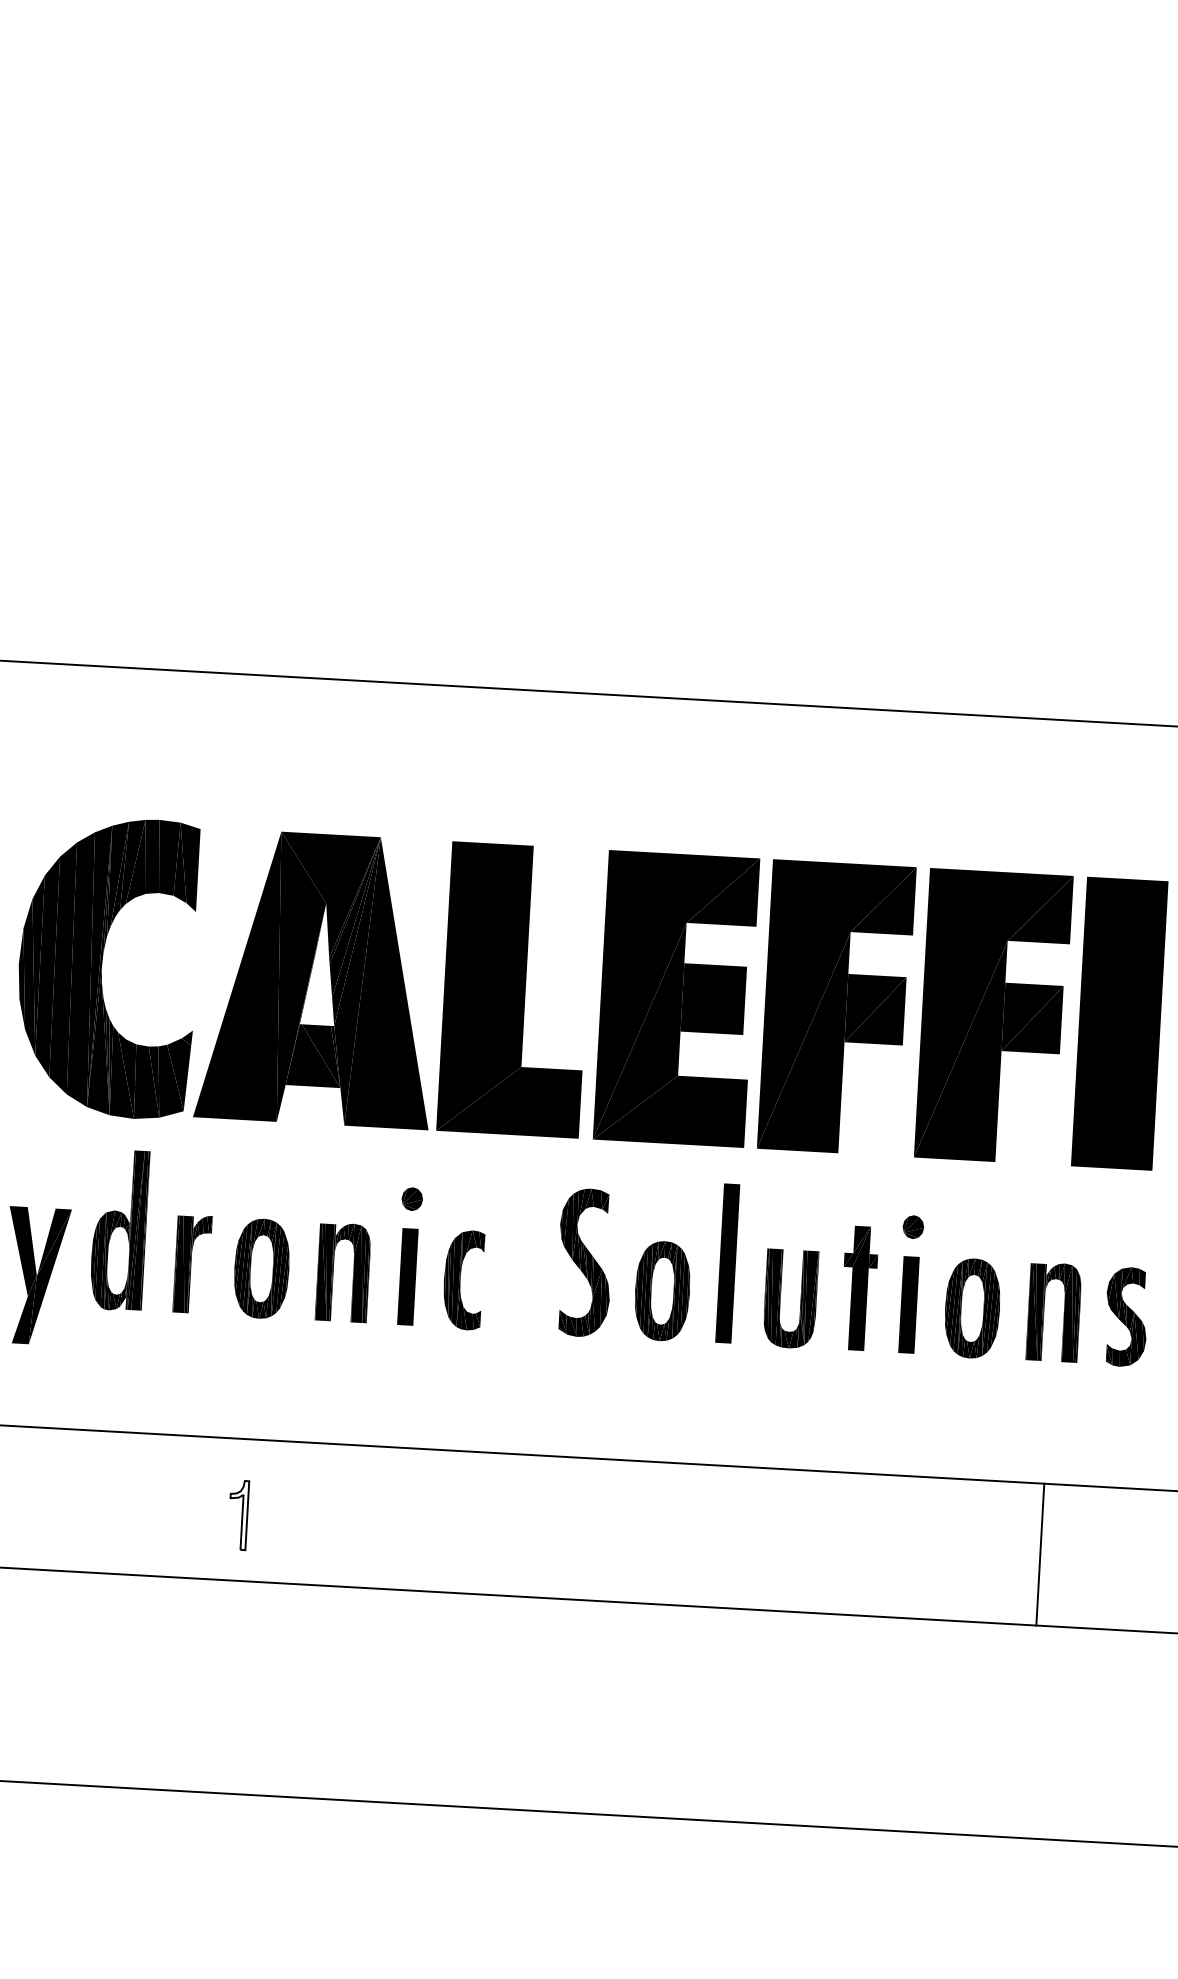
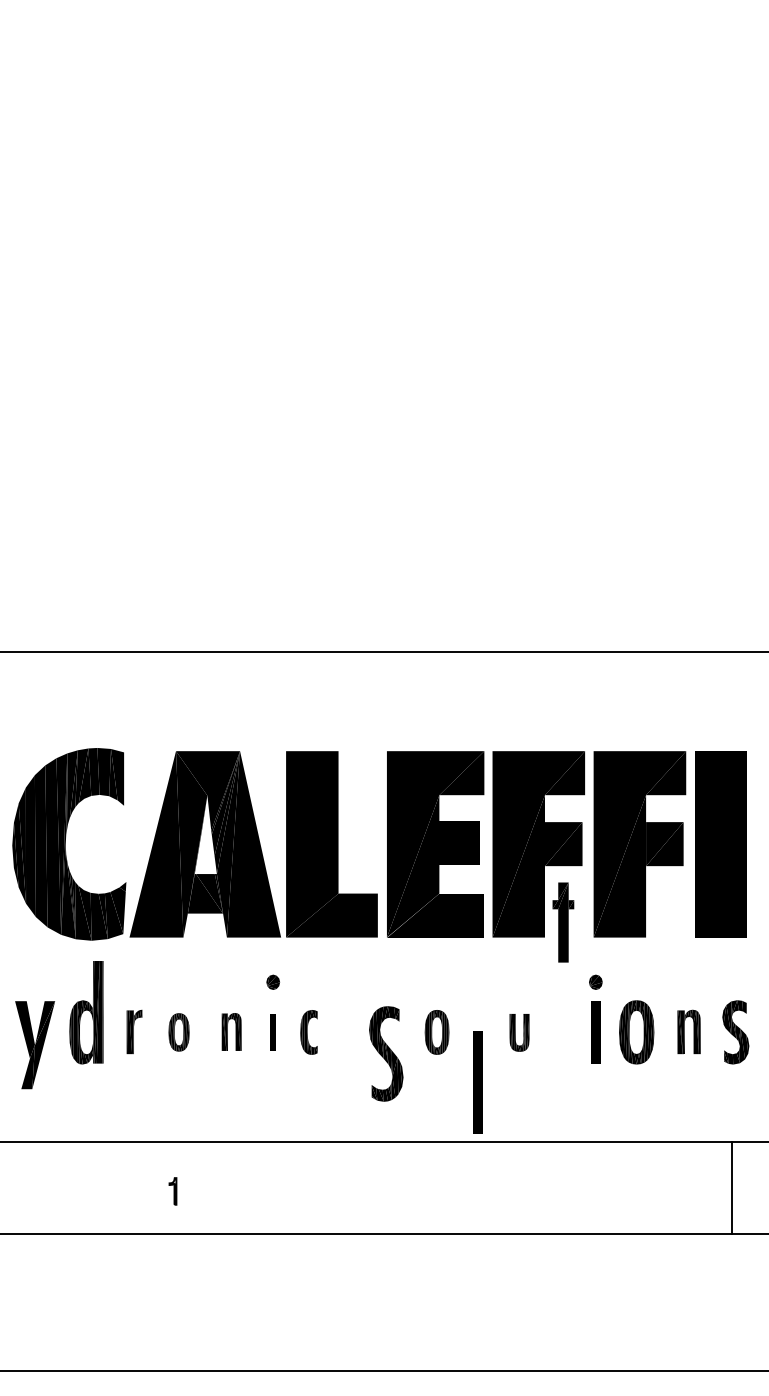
part: (585, 1262) -> (386, 1053), moved
part: (192, 1263) -> (134, 1031), size x0.7
part: (726, 1263) -> (477, 1082), moved
part: (260, 1268) -> (178, 1032), size x0.6
part: (343, 1271) -> (231, 1031), size x0.6
part: (406, 1277) -> (272, 1032), size x0.6
part: (462, 1280) -> (308, 1032), size x0.7
part: (859, 1288) -> (563, 922), moved
part: (661, 1291) -> (436, 1032), size x0.7
part: (790, 1298) -> (519, 1032), size x0.6
part: (1053, 1311) -> (688, 1031), size x0.7
part: (237, 1515) -> (172, 1191), size x0.6
line: (1041, 1554) -> (732, 1187), moved

